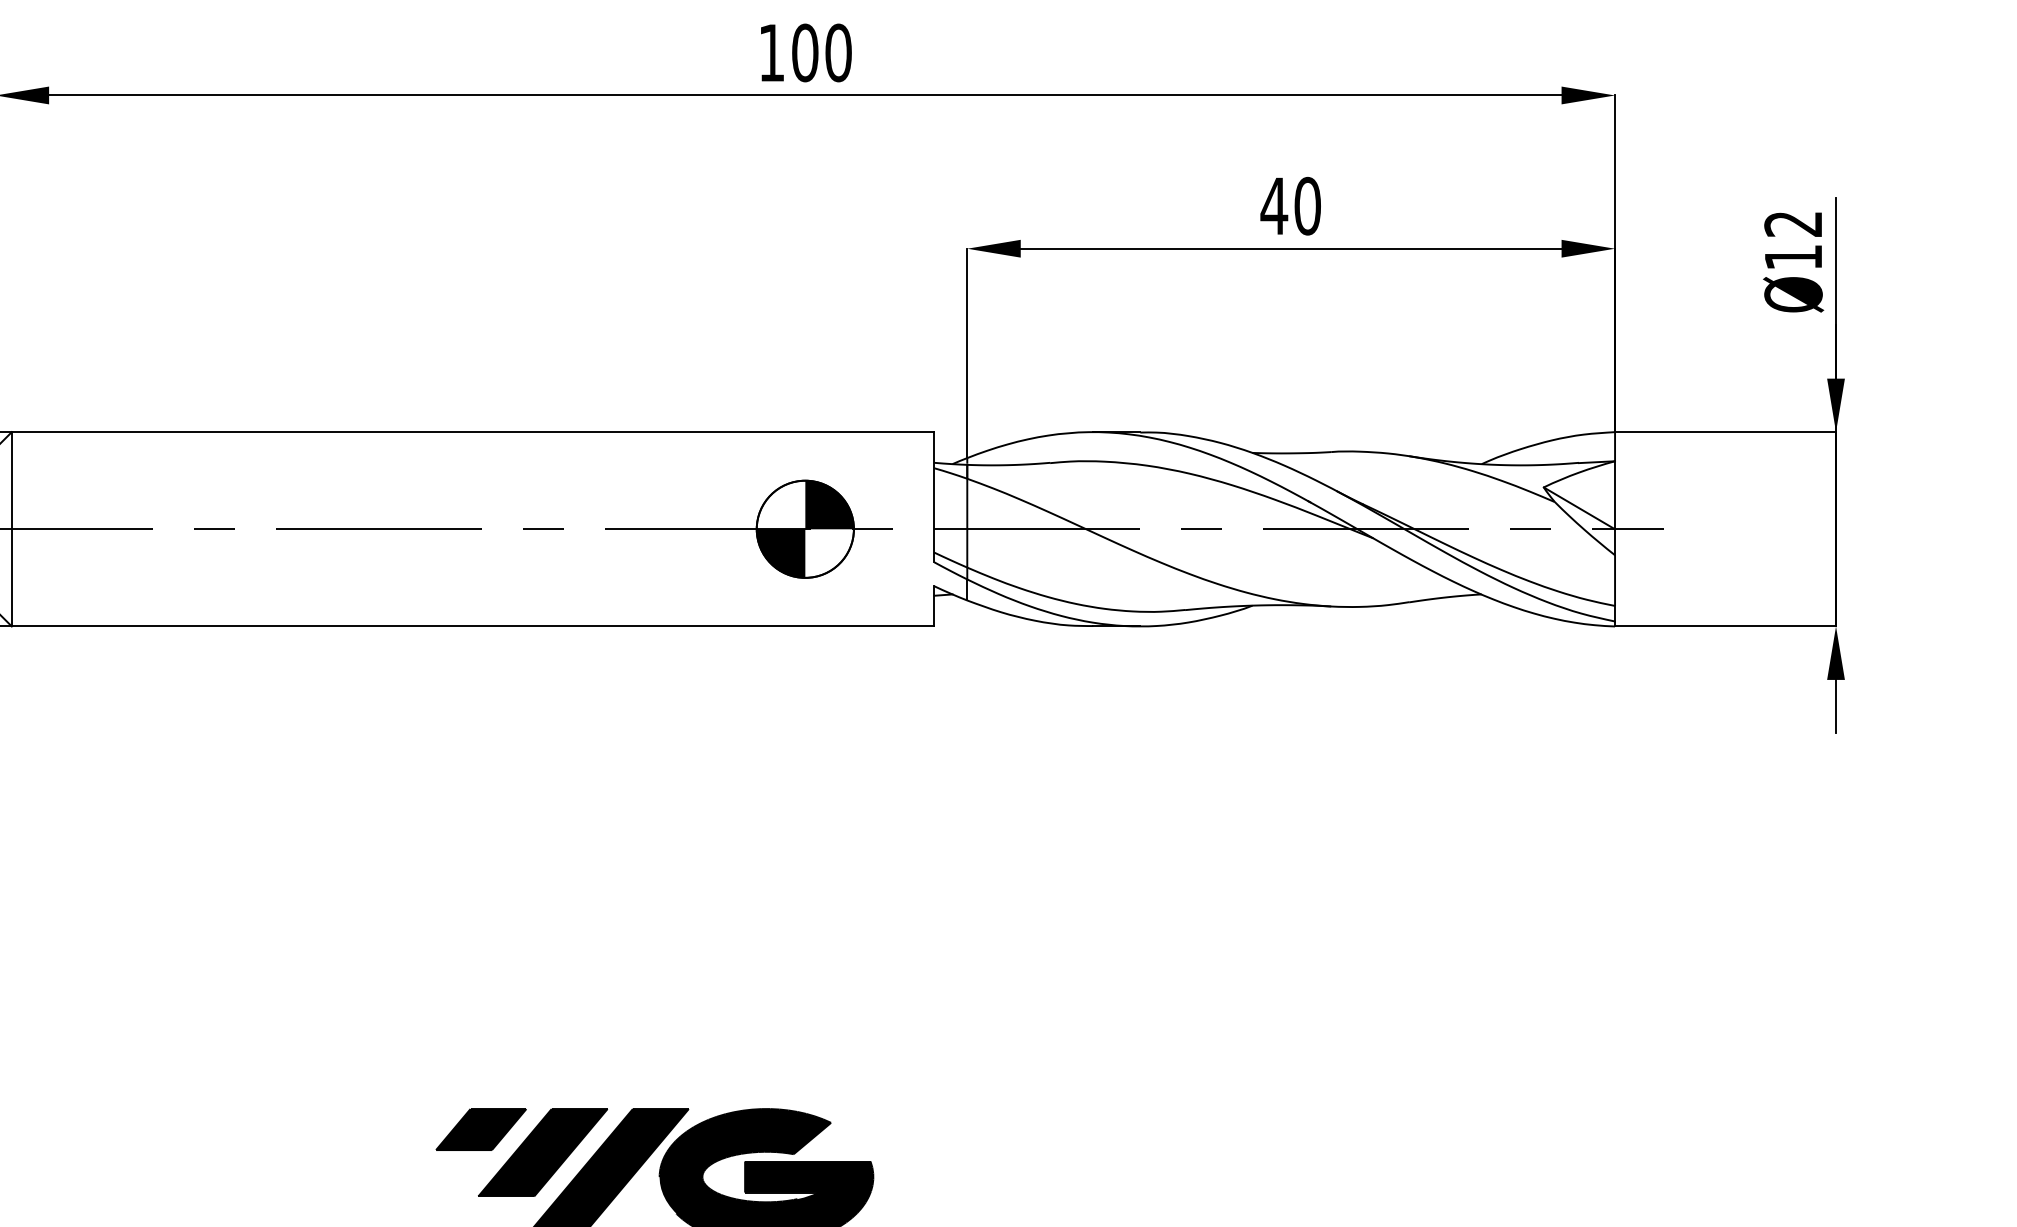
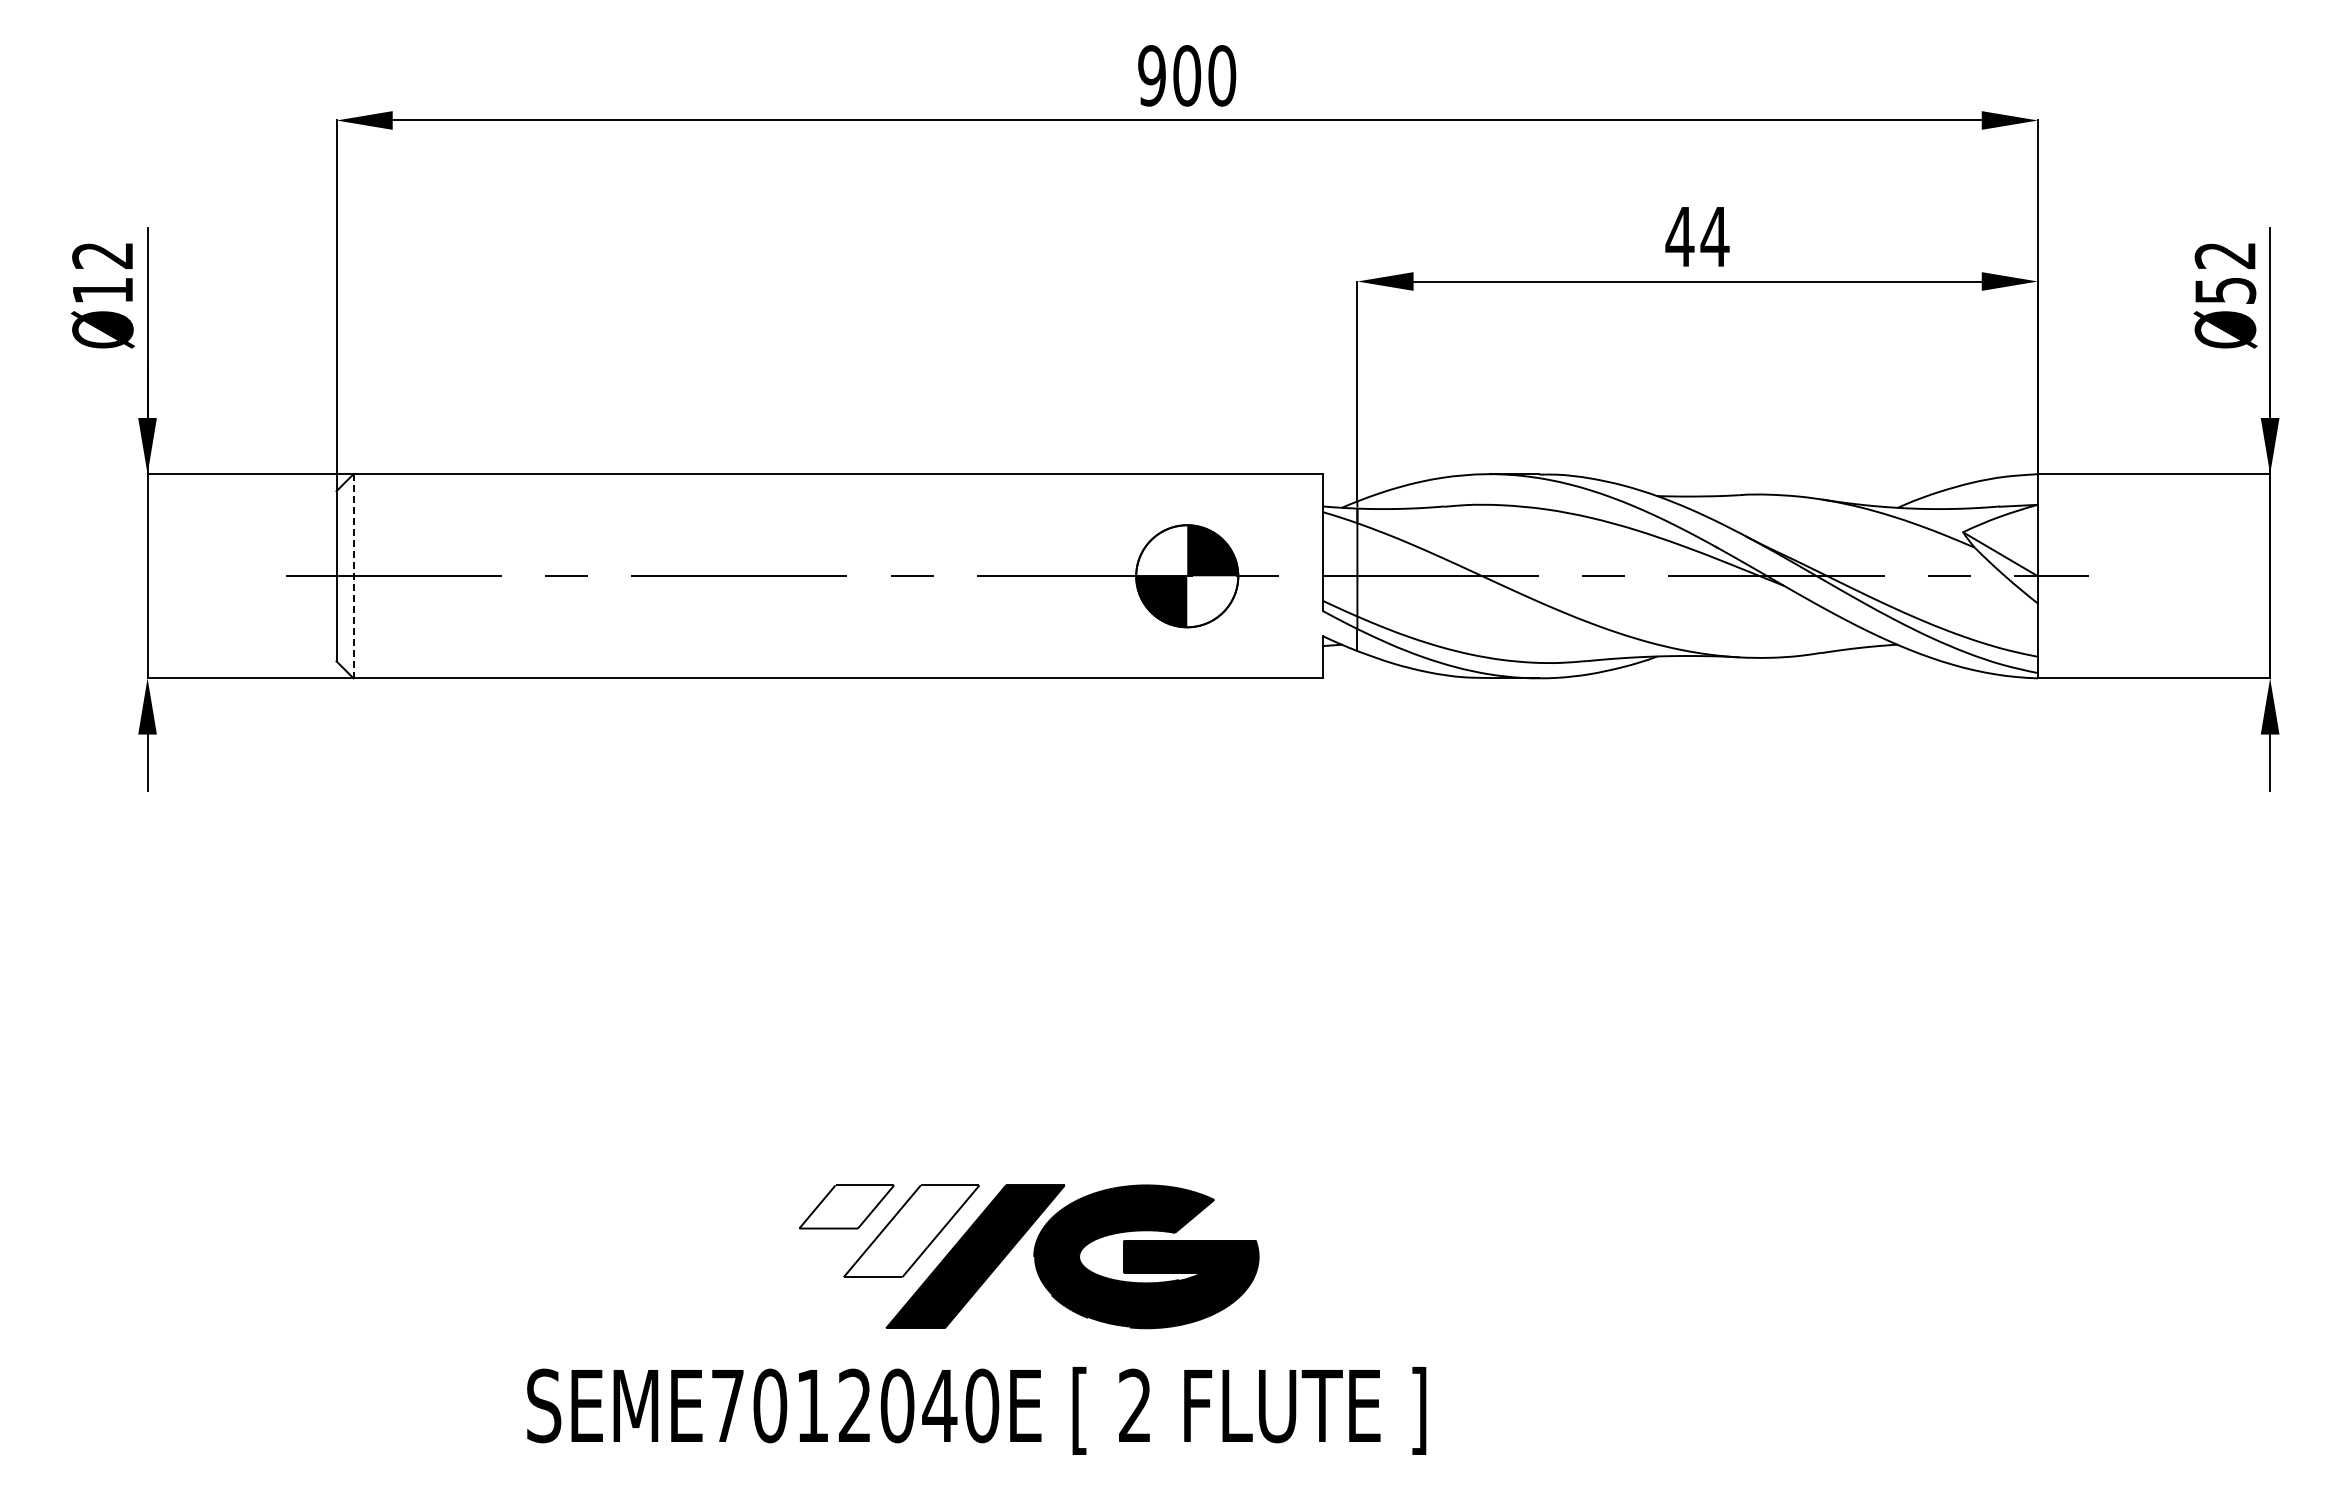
text: (771, 52) -> (1151, 75), 100 -> 900
text: (1307, 205) -> (1714, 236), 40 -> 44
text: (1793, 257) -> (2225, 290), Ø12 -> Ø52
line: (11, 529) -> (353, 576), solid -> dashed
fill: (481, 1129) -> (846, 1206), removed
fill: (542, 1152) -> (911, 1231), removed

